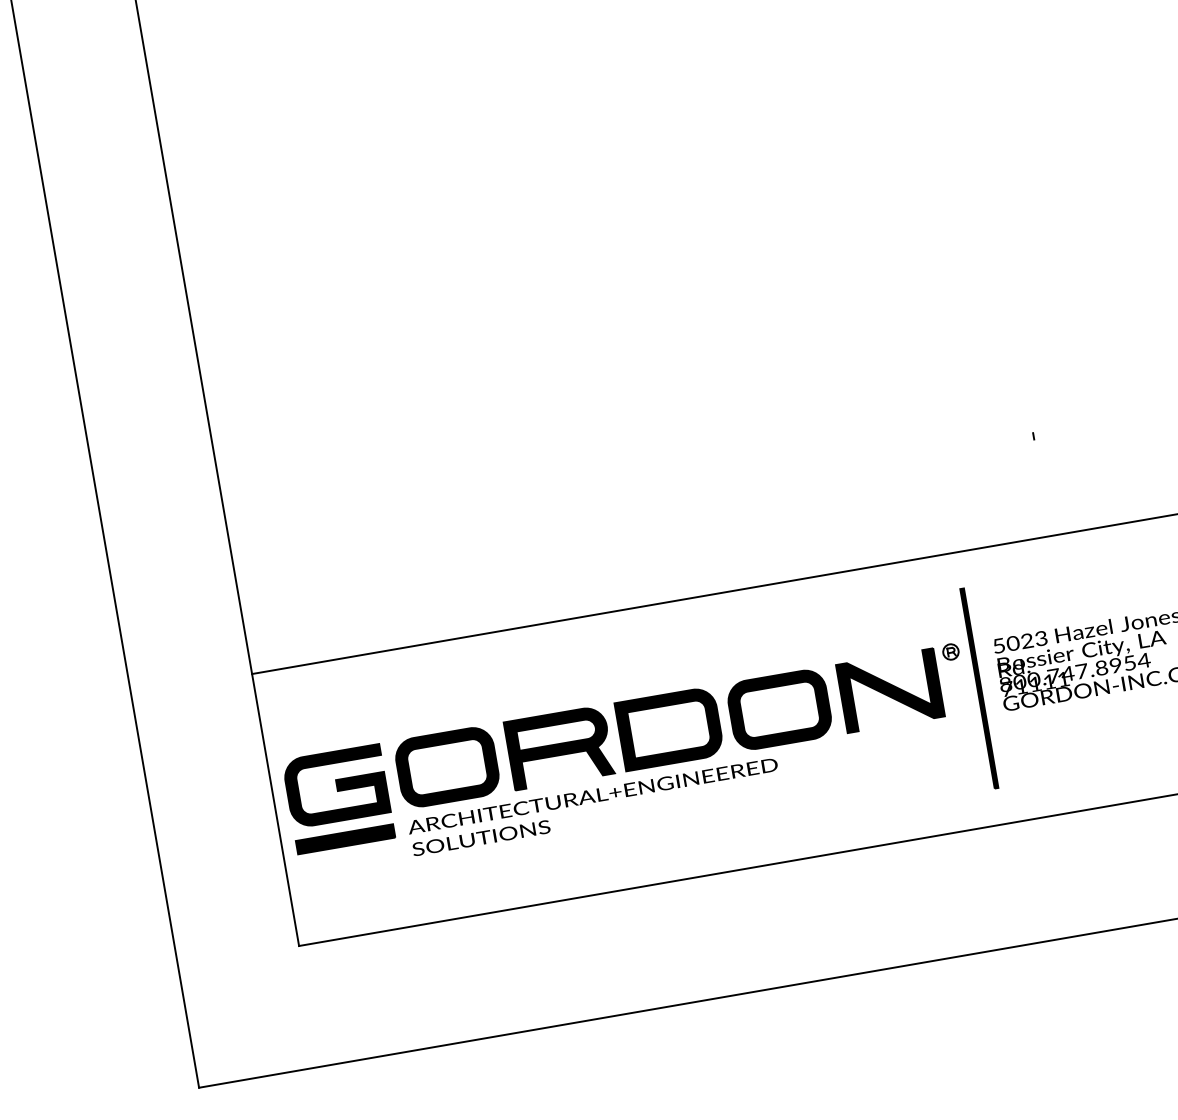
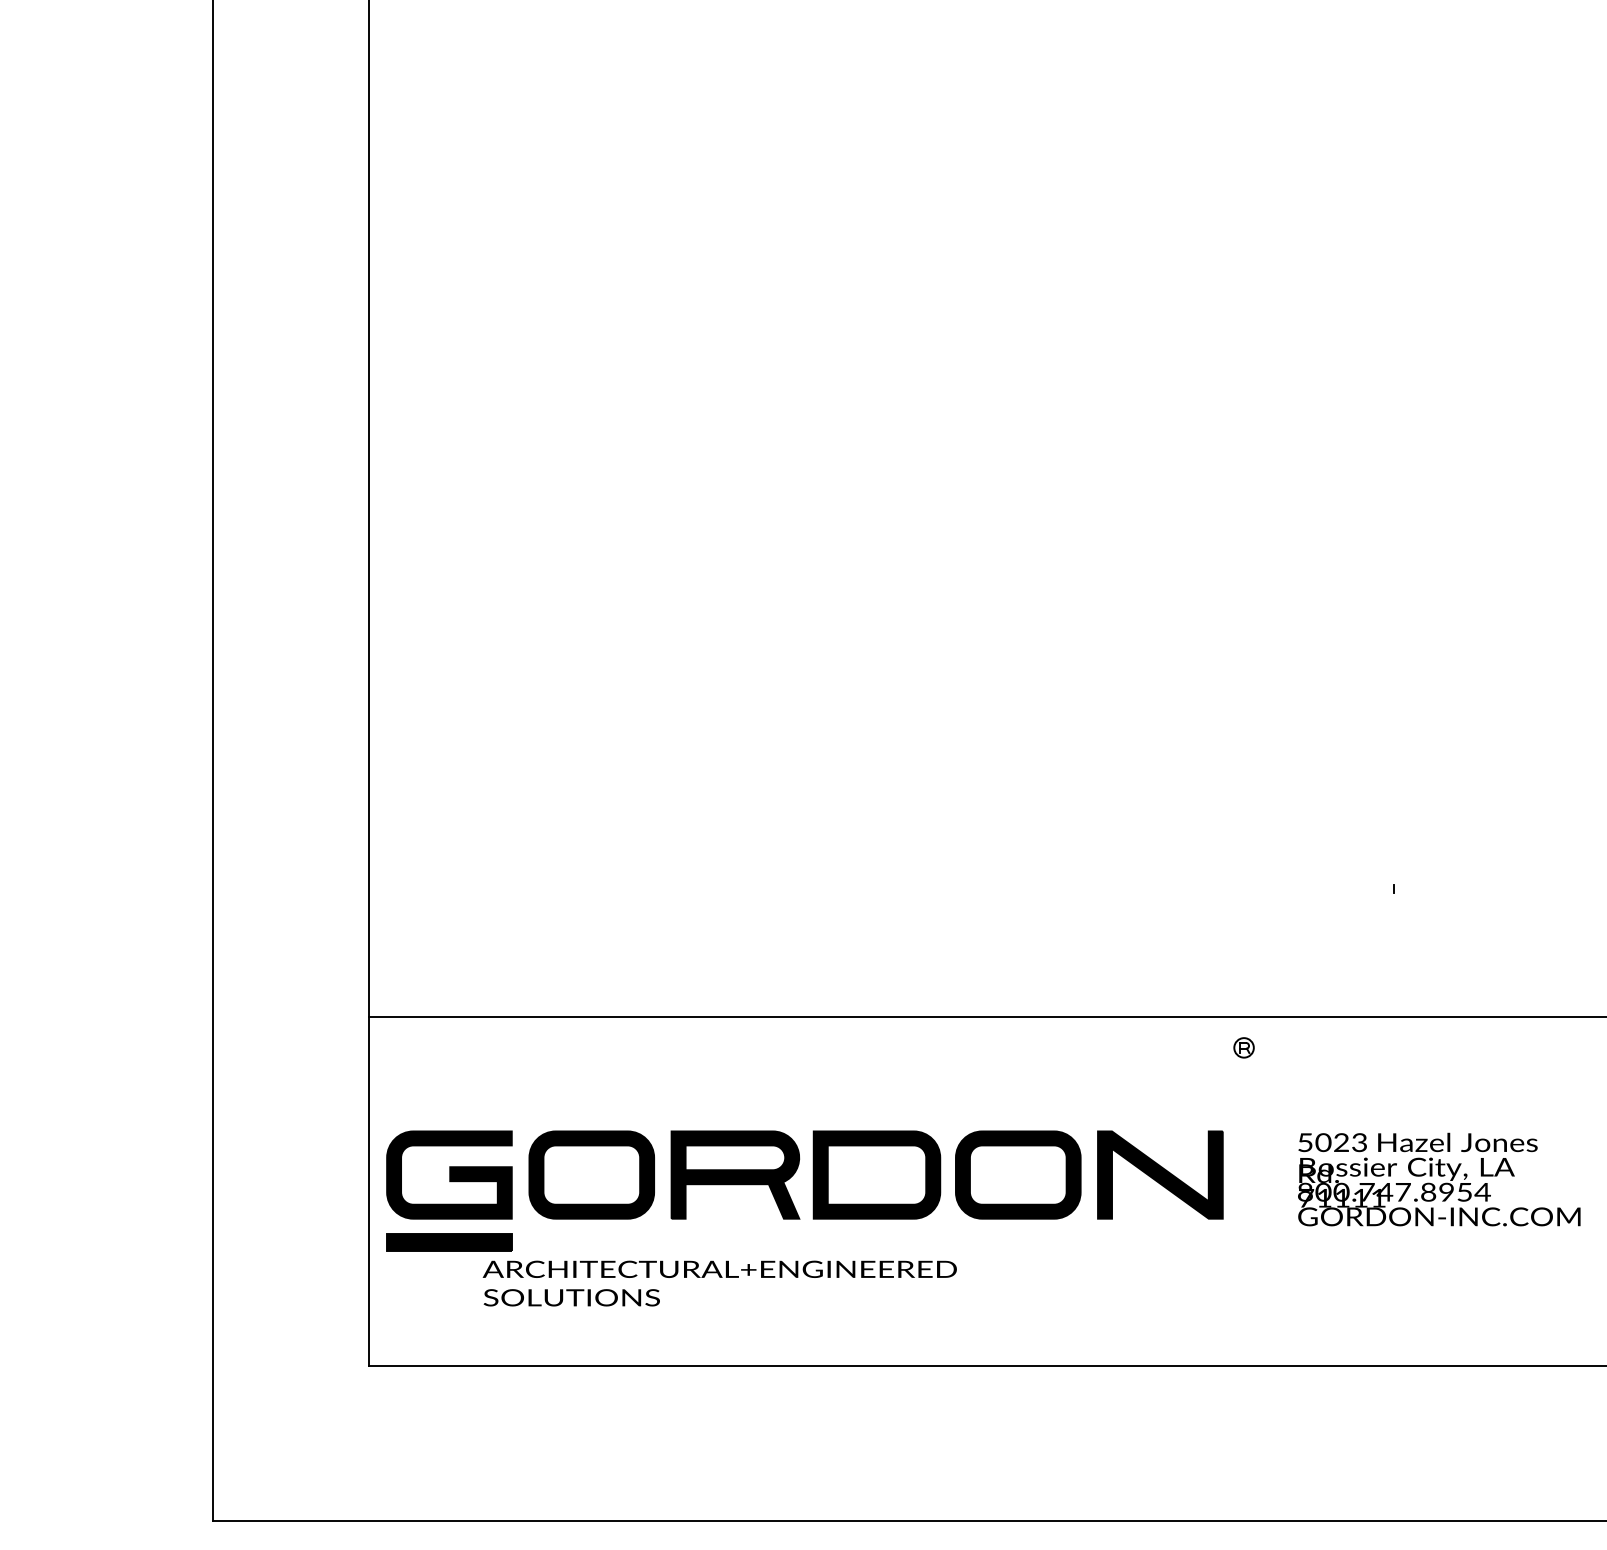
part: (950, 651) -> (1243, 1047), moved
part: (979, 688) -> (1271, 1191), removed
text: (594, 807) -> (719, 1283), moved

